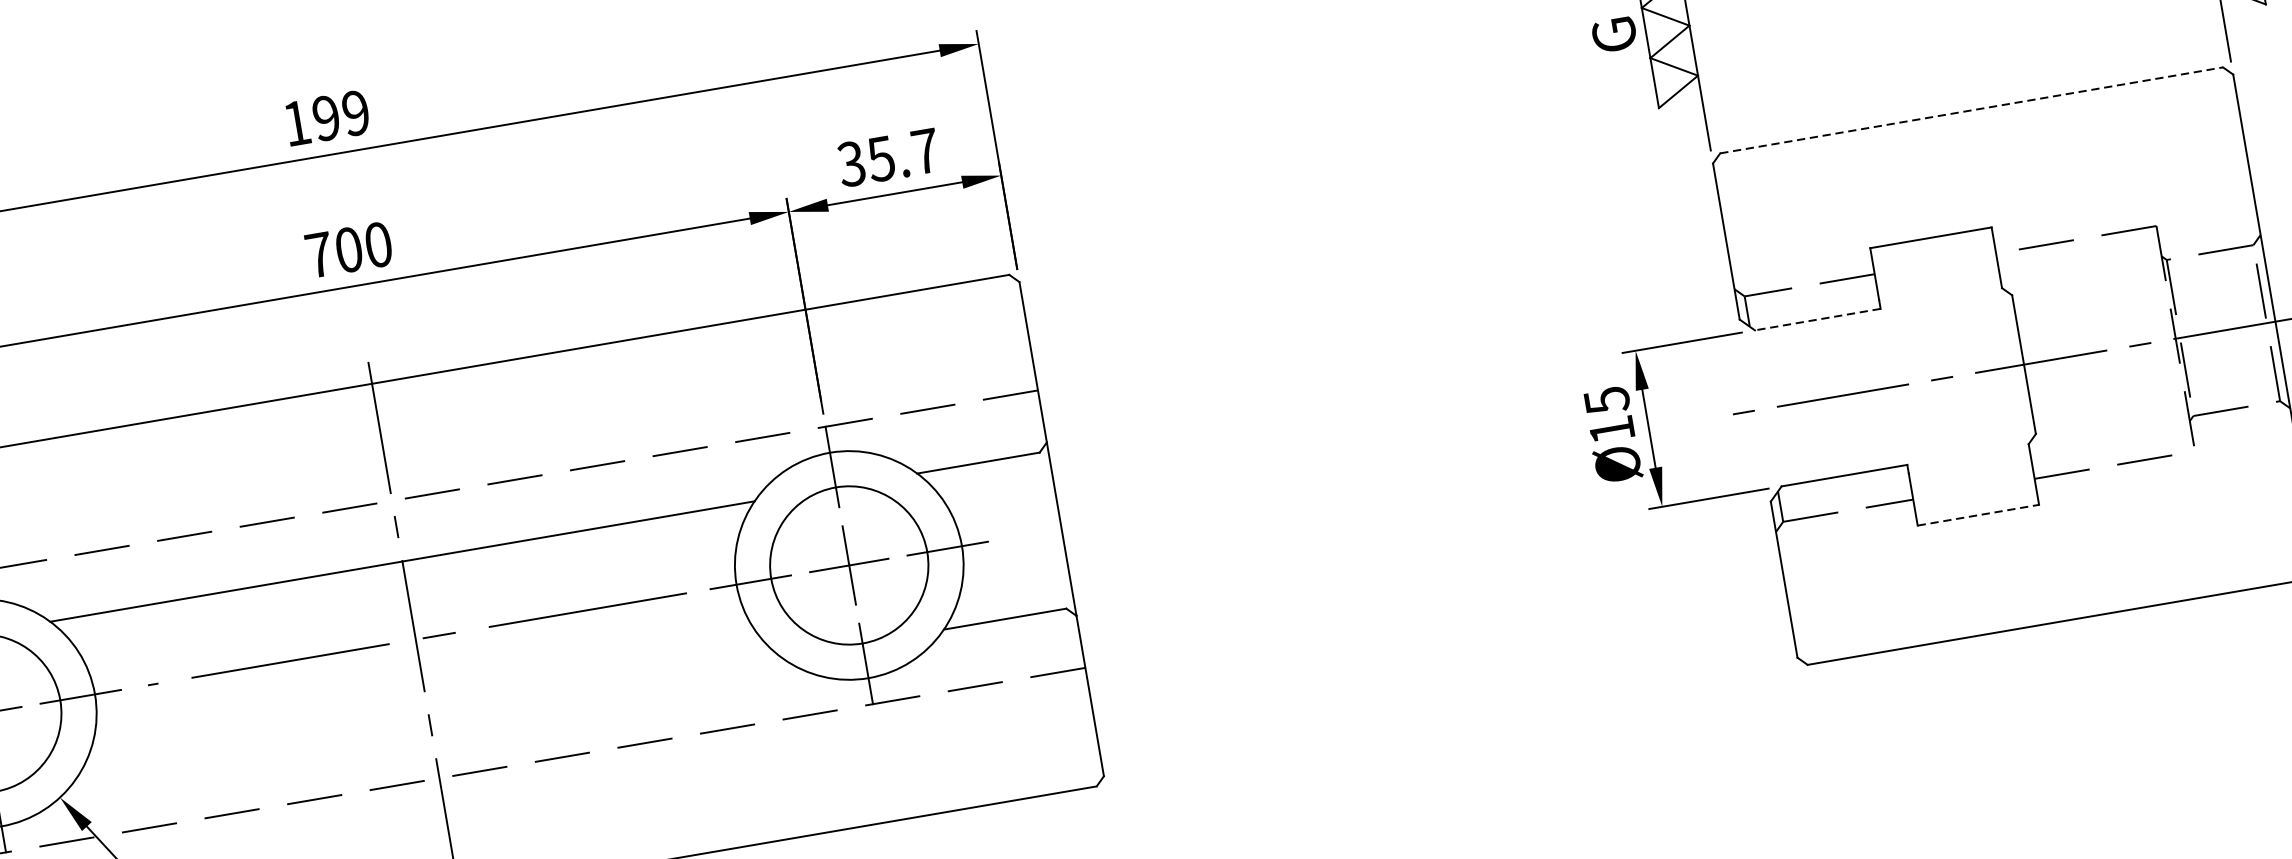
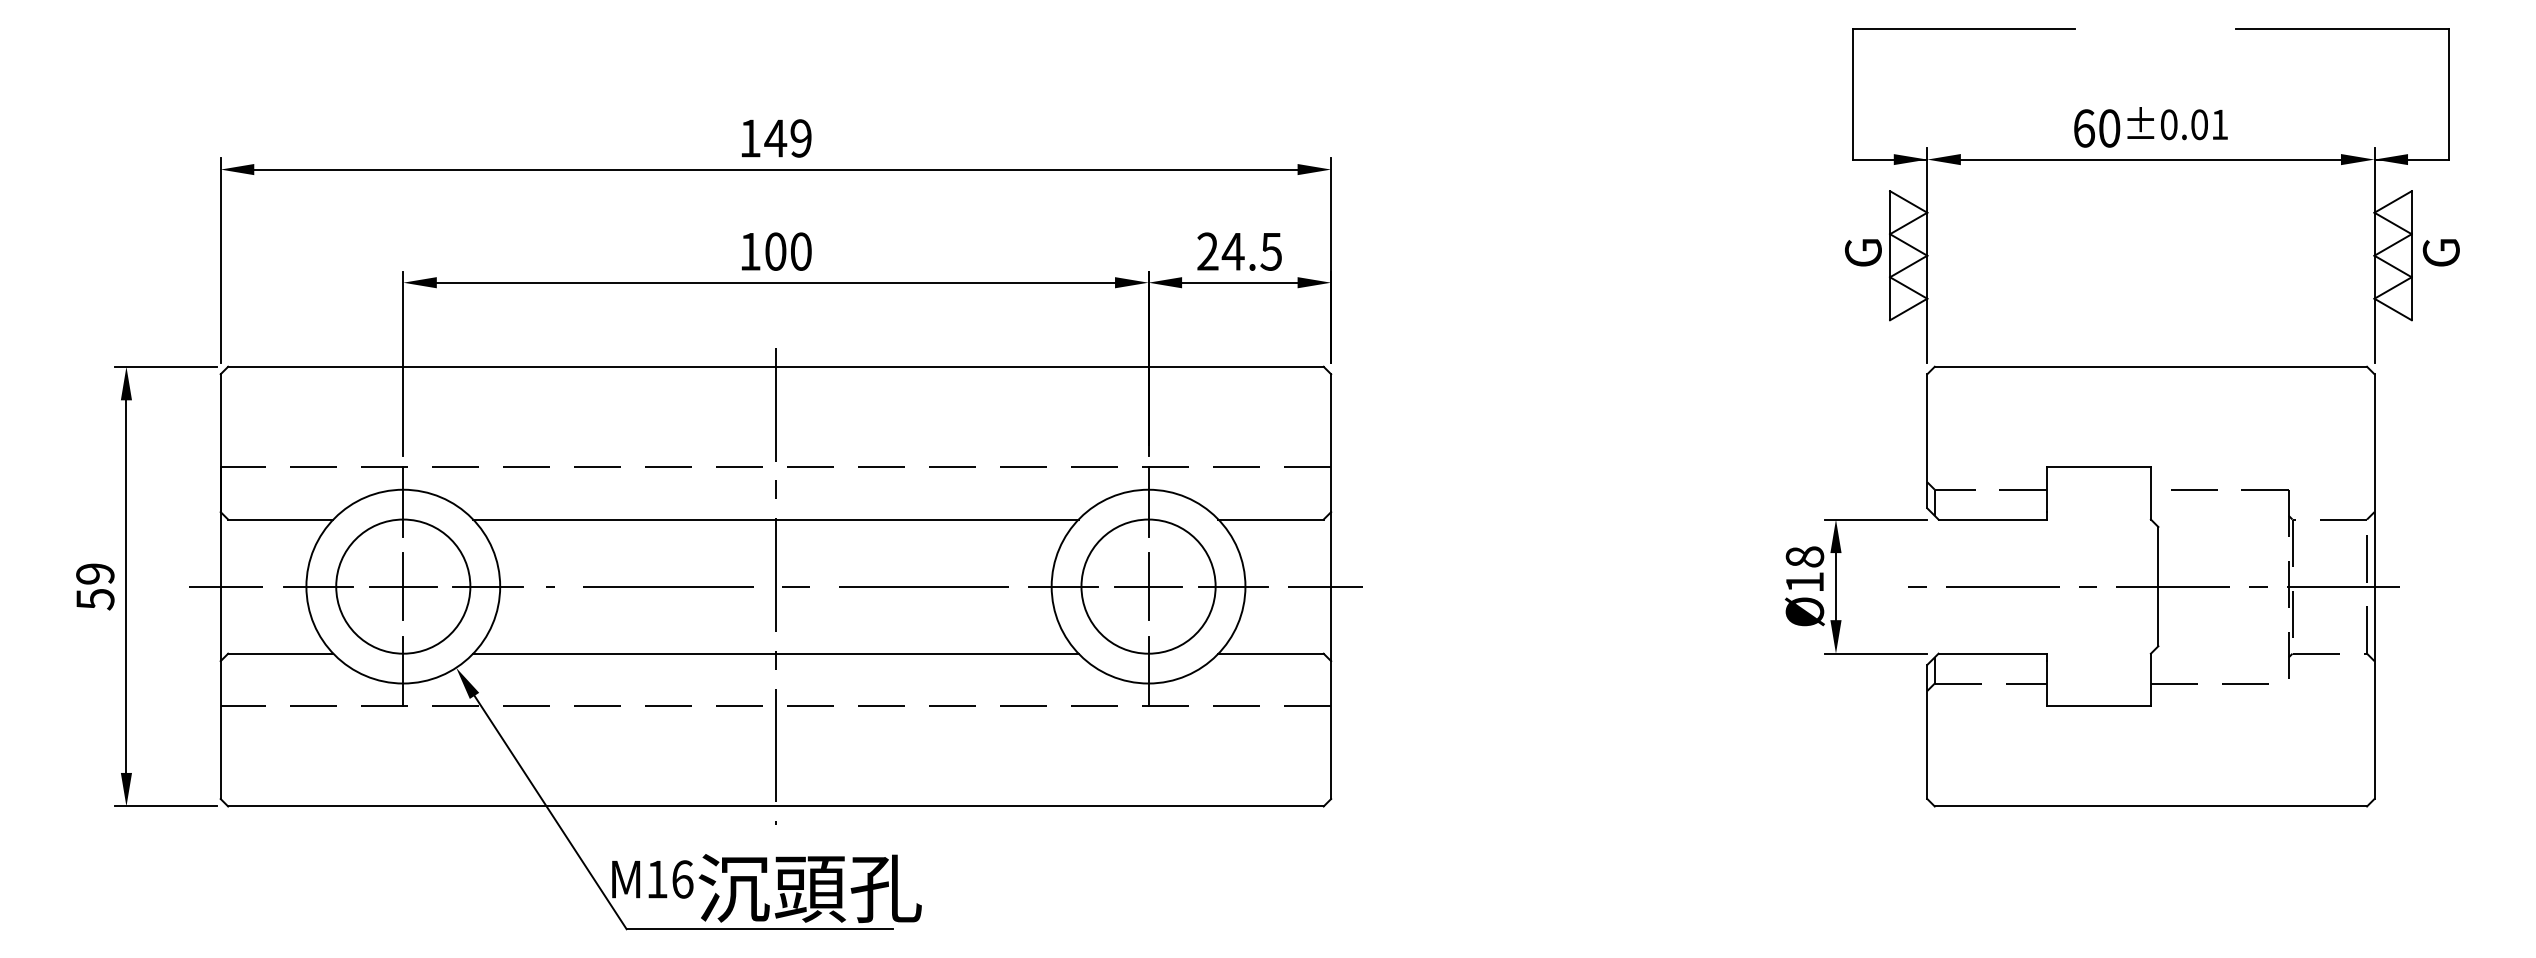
line: (1972, 109) -> (2151, 366), dashed -> solid
text: (326, 118) -> (775, 138), 199 -> 149
text: (888, 157) -> (1239, 251), 35.7 -> 24.5
text: (319, 254) -> (750, 251), 700 -> 100
line: (1817, 319) -> (1992, 519), dashed -> solid
text: (1606, 401) -> (1804, 557), Ø15 -> Ø18
line: (1979, 514) -> (2099, 705), dashed -> solid
line: (1053, 530) -> (1324, 586), added
line: (428, 717) -> (775, 653), added

